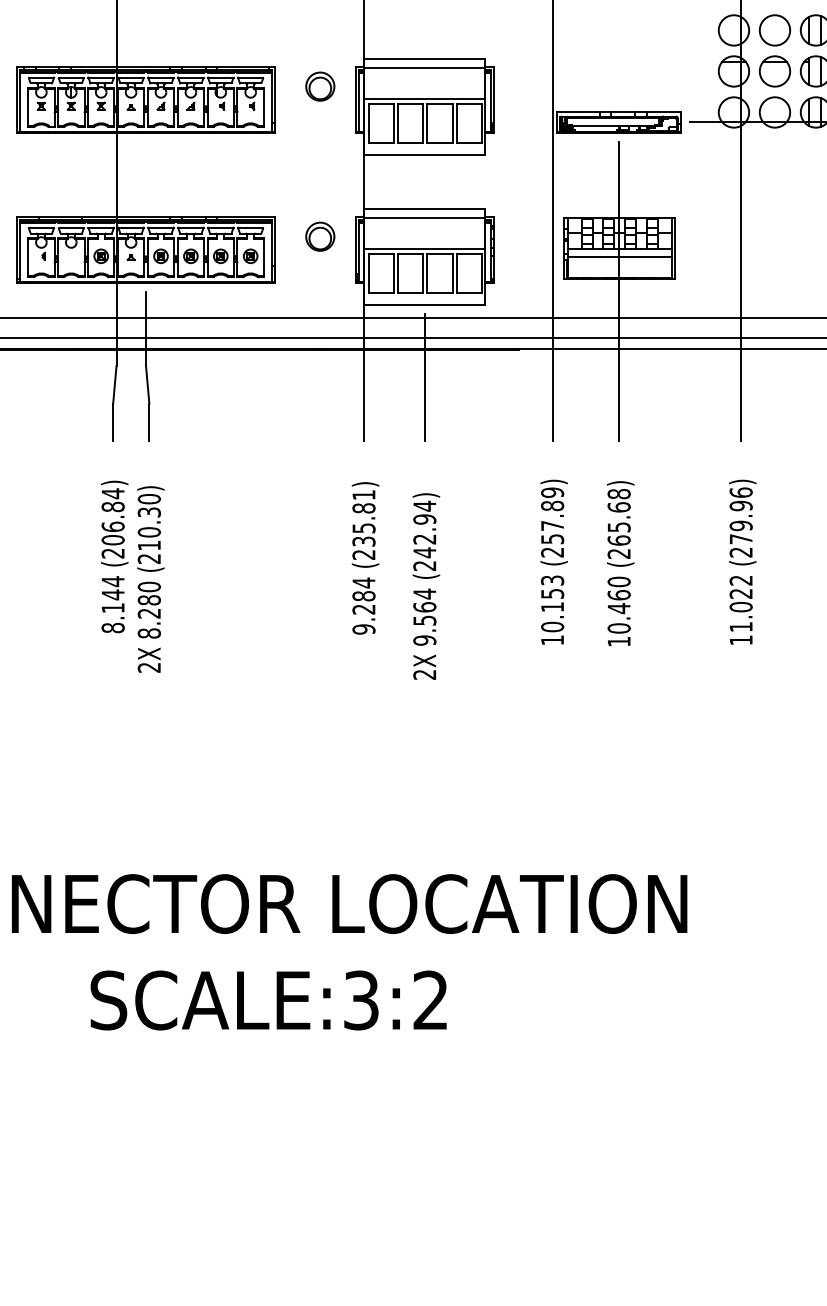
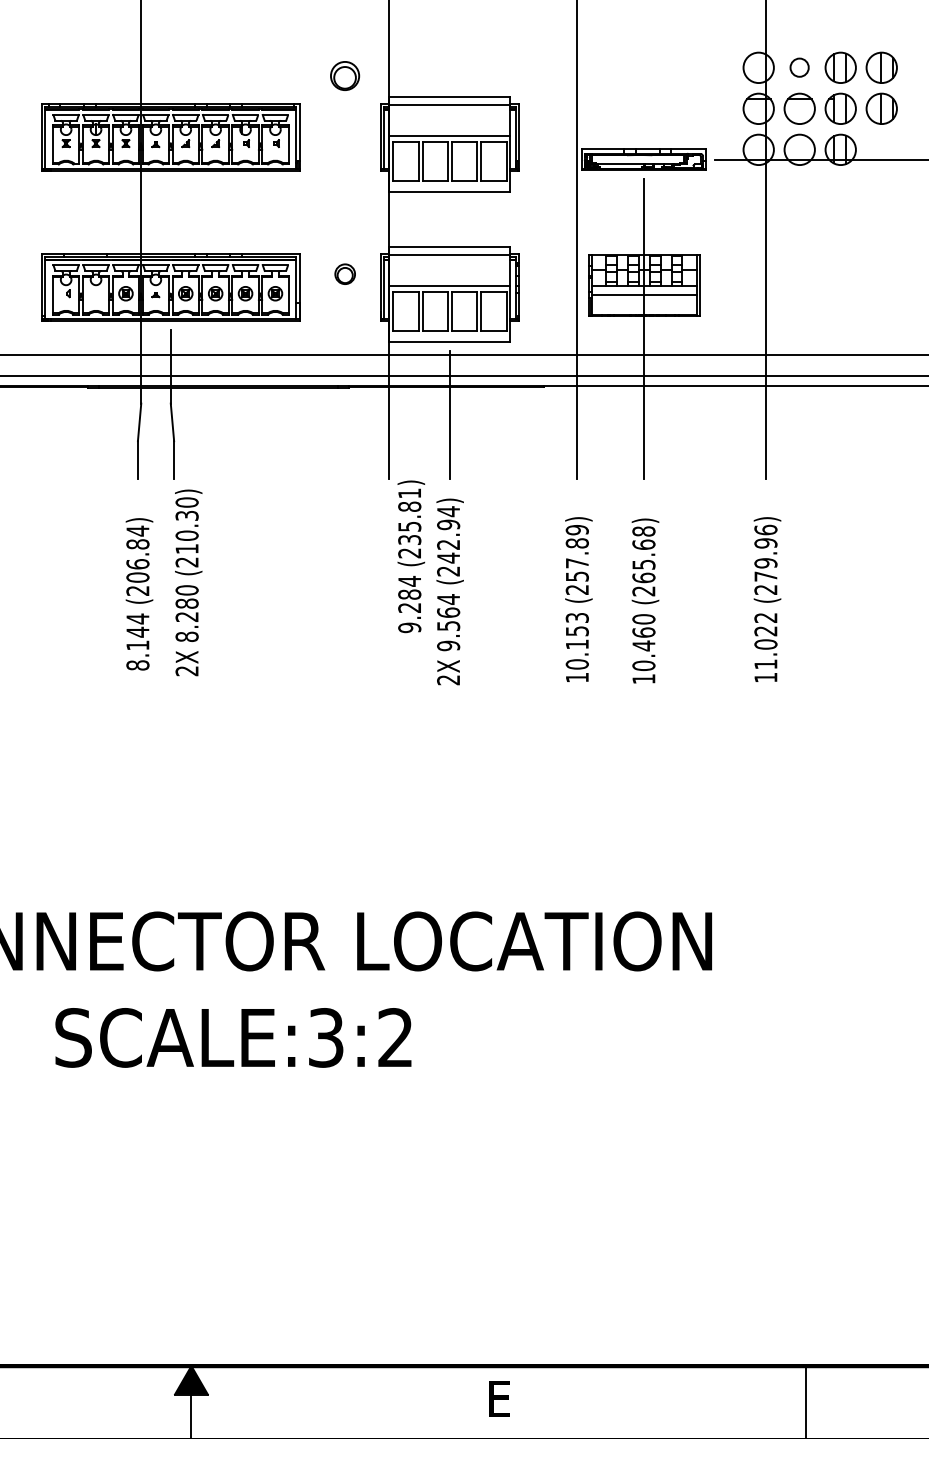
circle: (774, 30) -> (799, 67), size x0.6
part: (320, 86) -> (345, 75), moved
part: (320, 237) -> (345, 274), size x0.7
text: (365, 558) -> (411, 556), moved
text: (150, 579) -> (188, 582), moved
text: (425, 586) -> (449, 591), moved
text: (268, 1000) -> (233, 1037), moved

